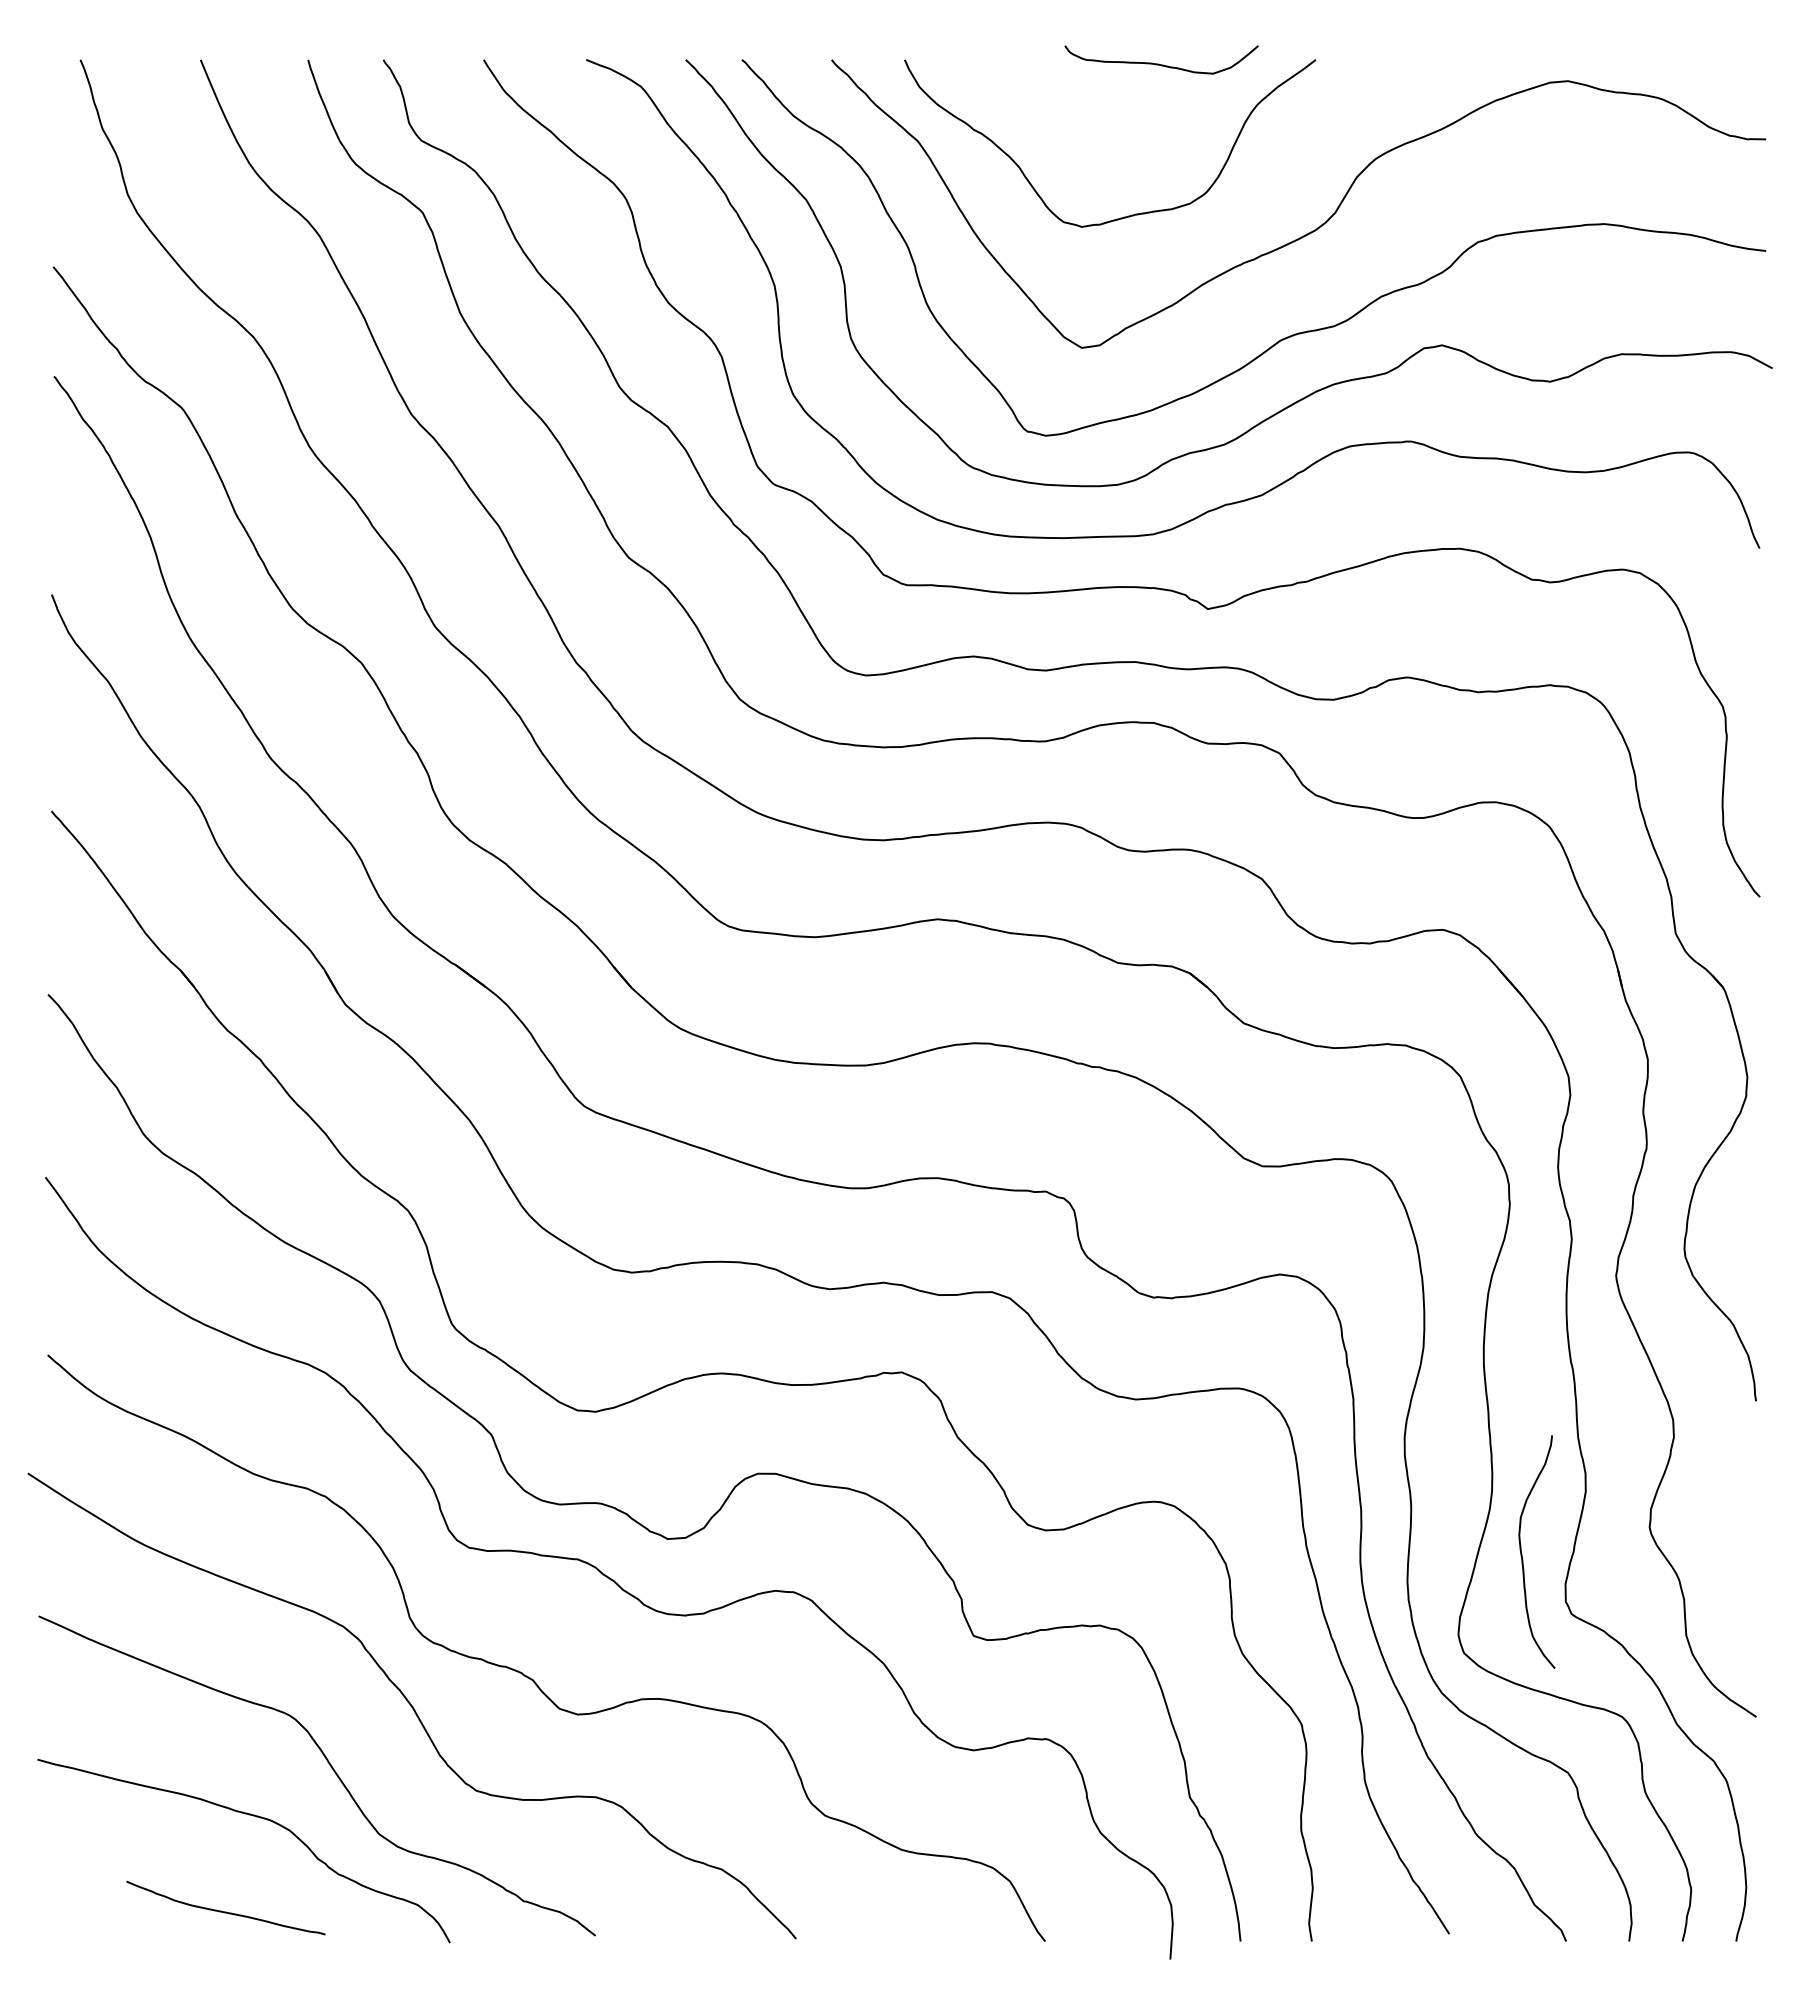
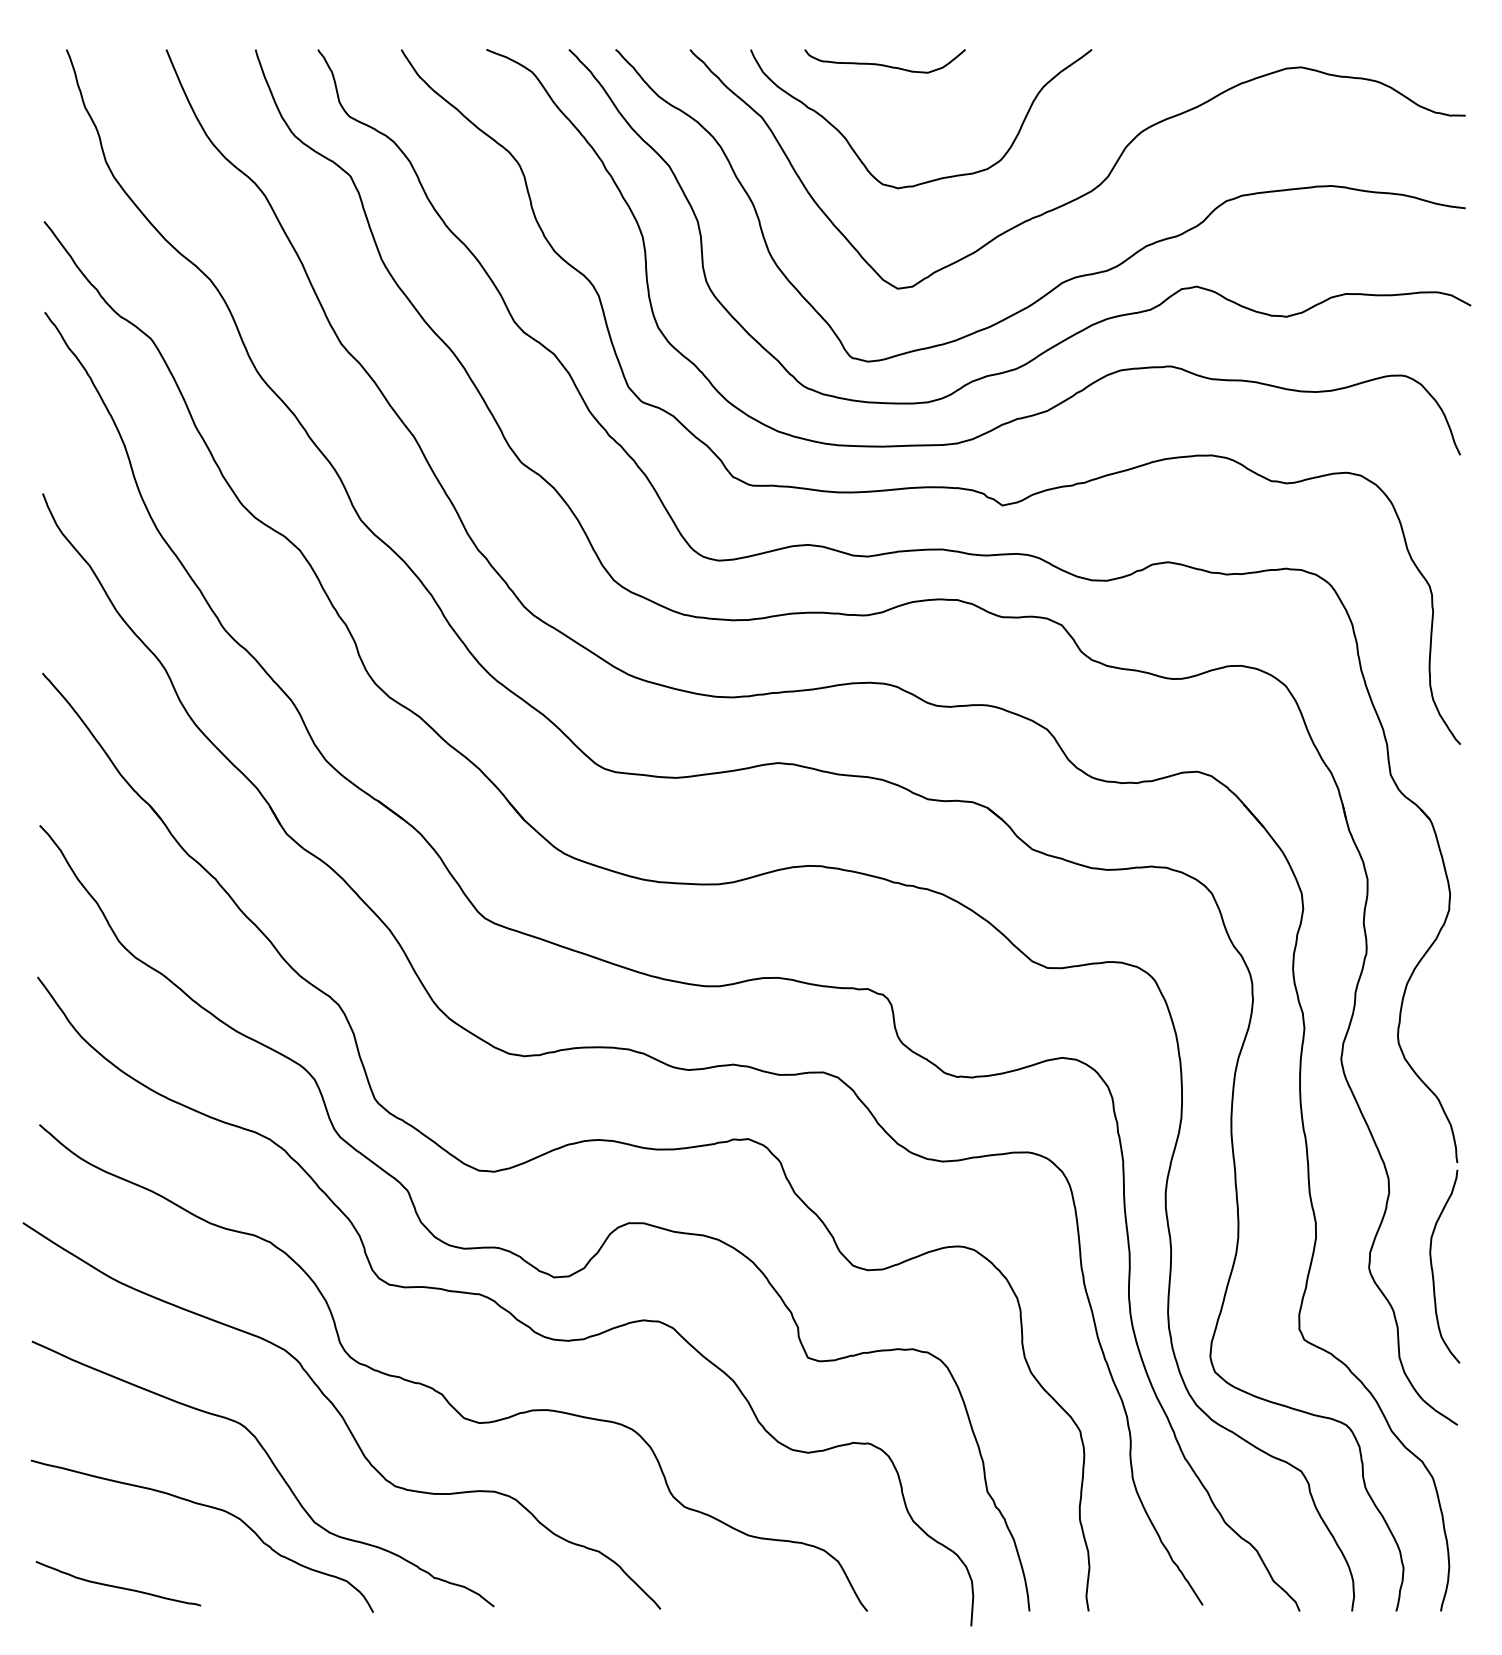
curve: (1159, 63) -> (883, 64), moved
curve: (1522, 1553) -> (1432, 1267), moved
curve: (225, 1911) -> (118, 1586), moved

